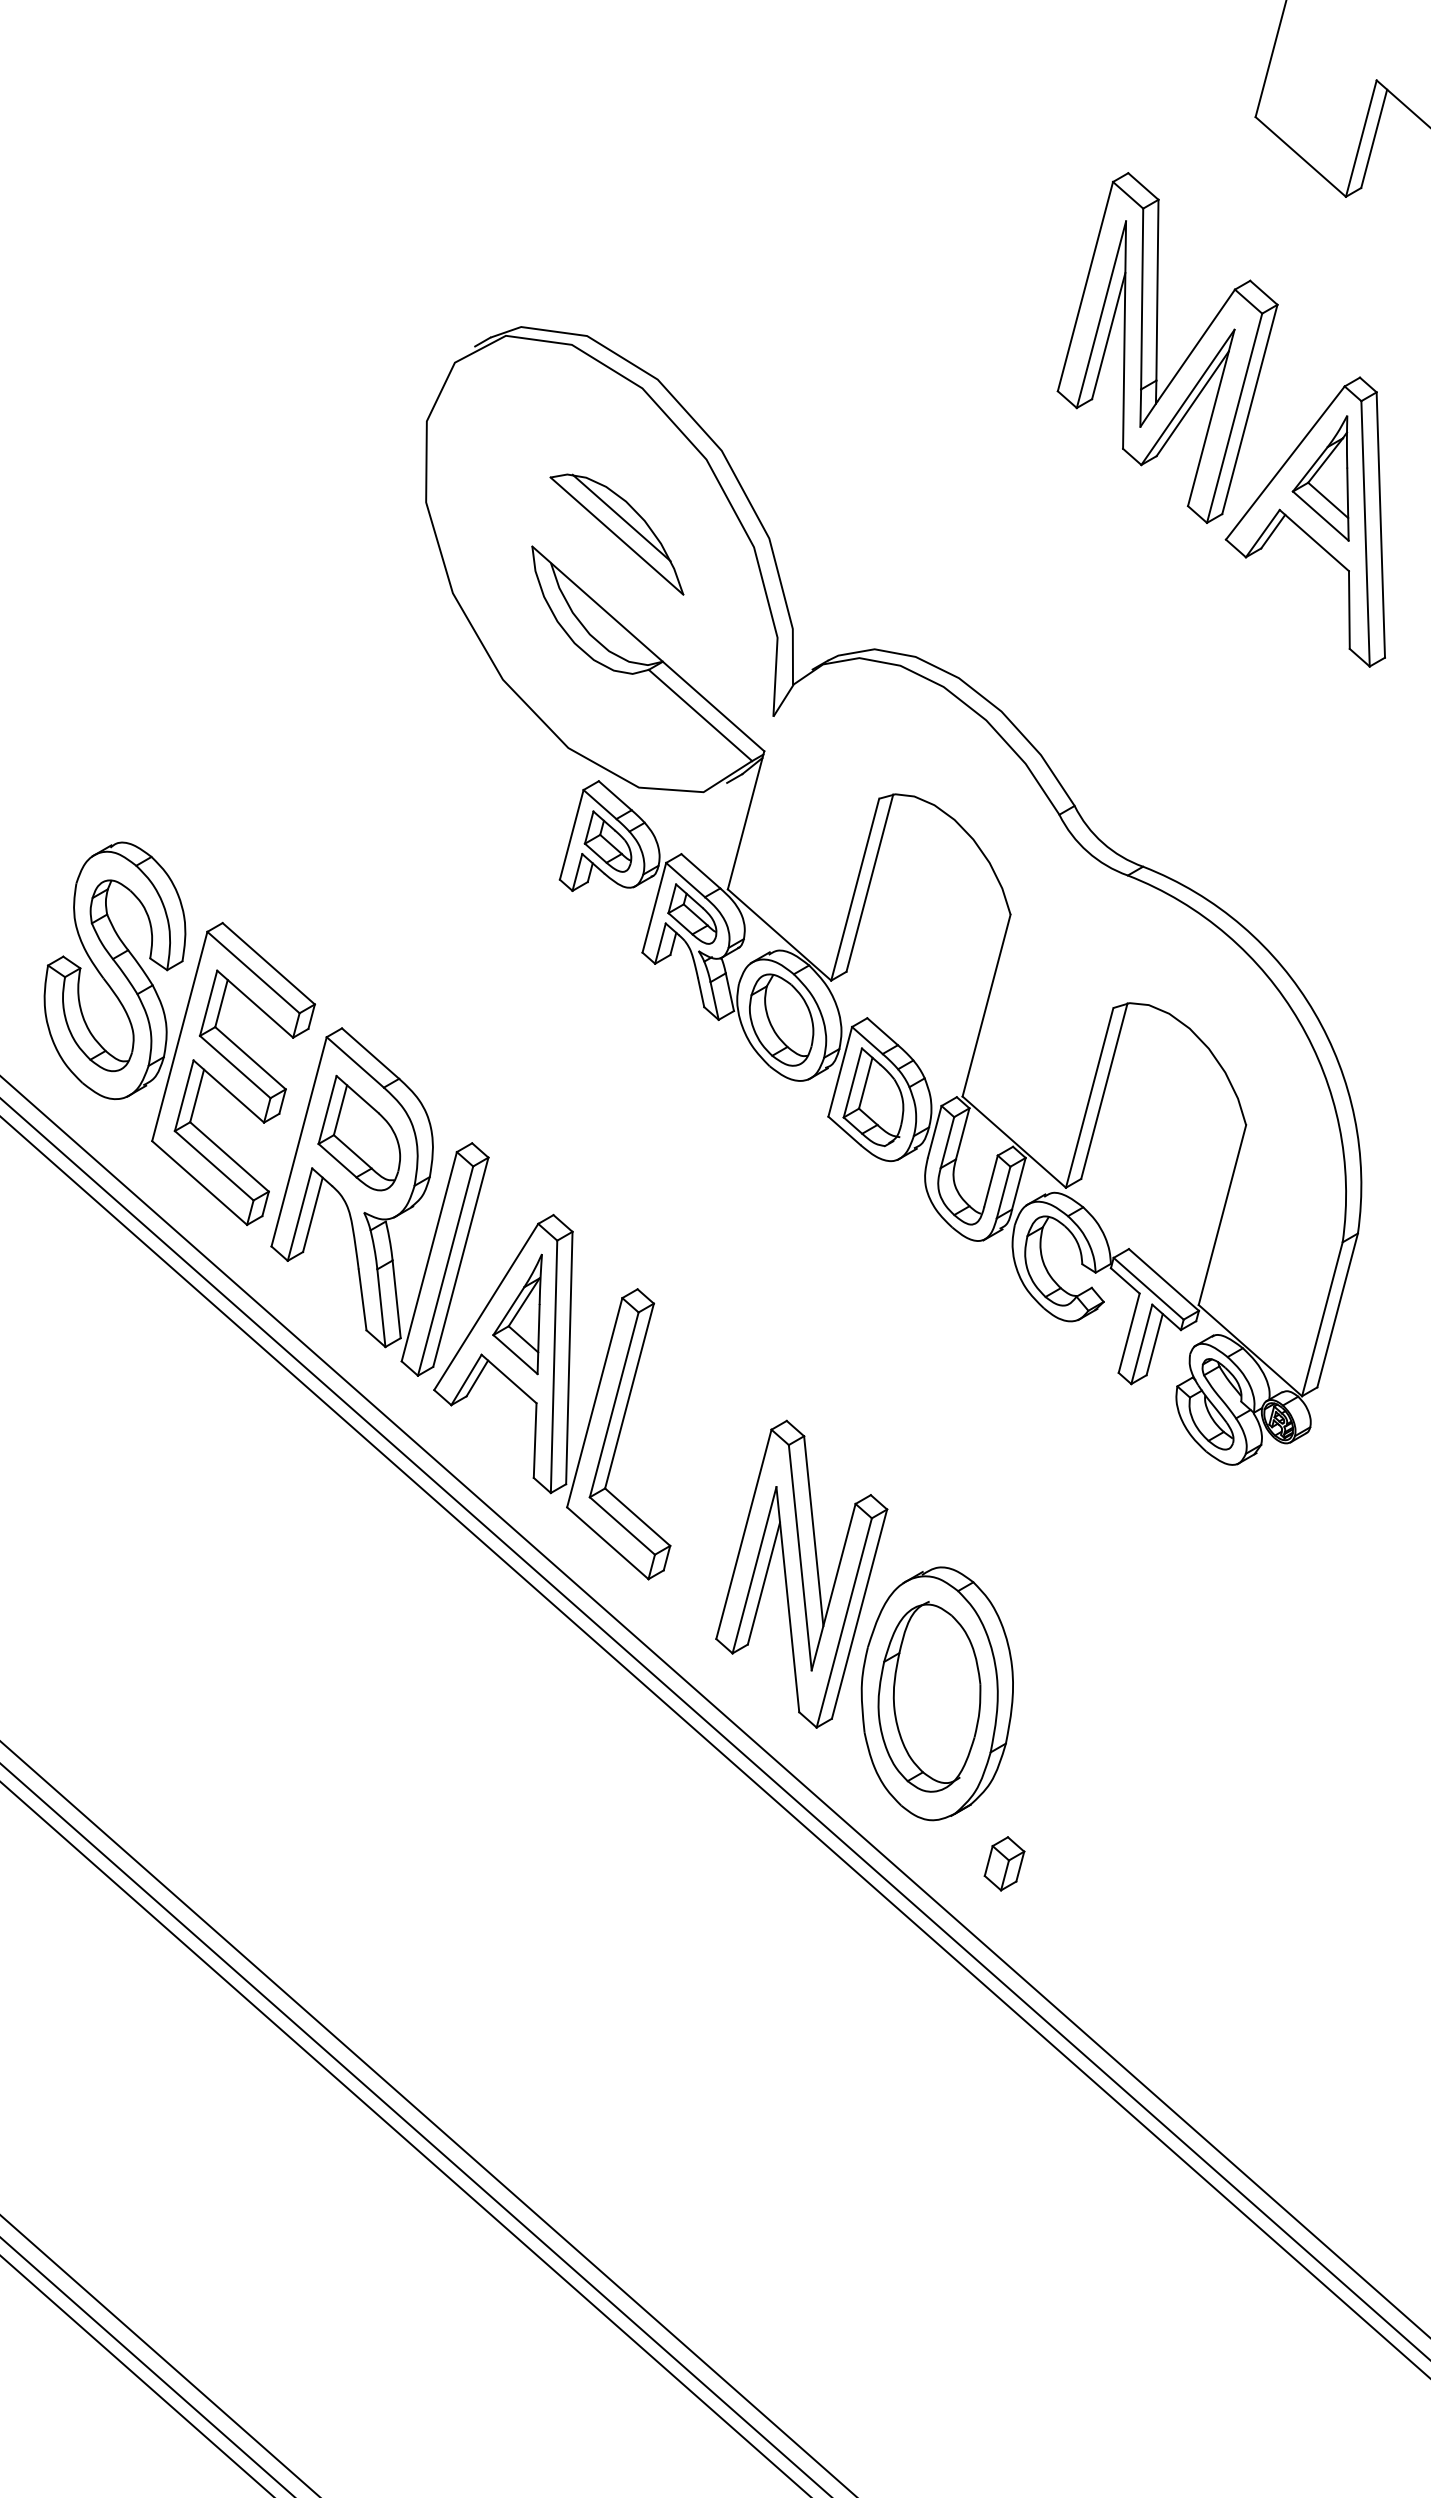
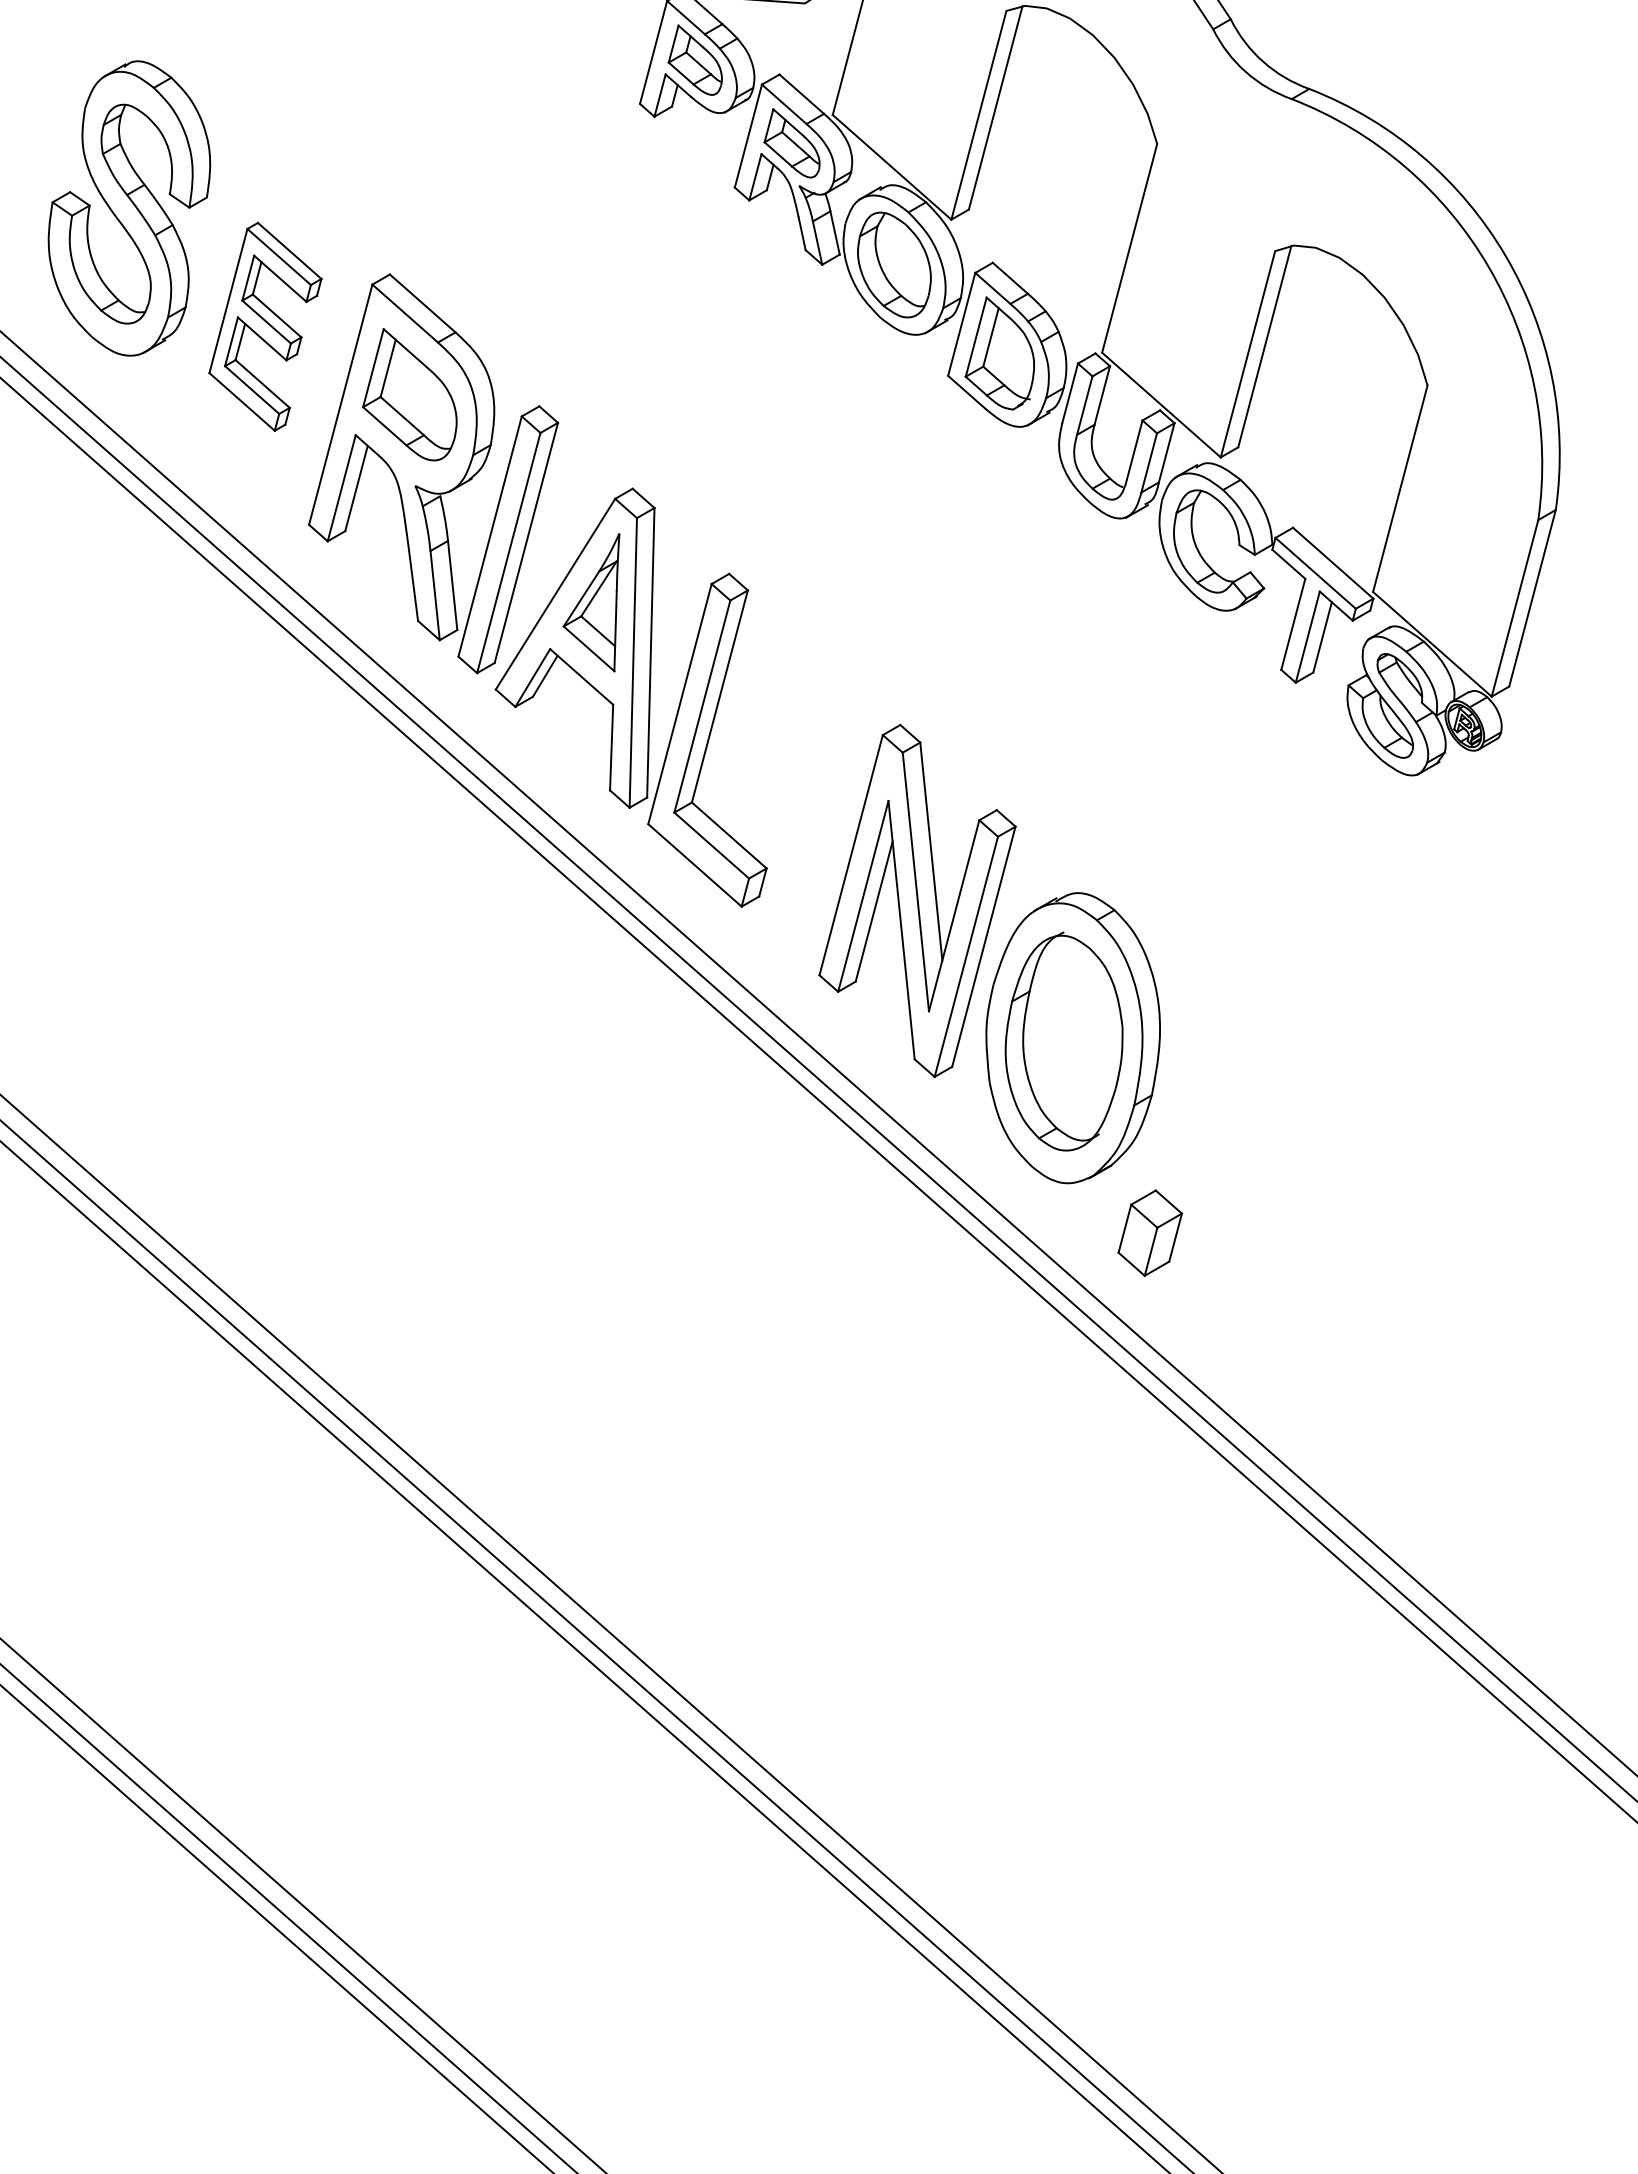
part: (233, 1073) -> (265, 326), size x0.6
part: (1004, 1863) -> (1150, 1232), size x1.4

